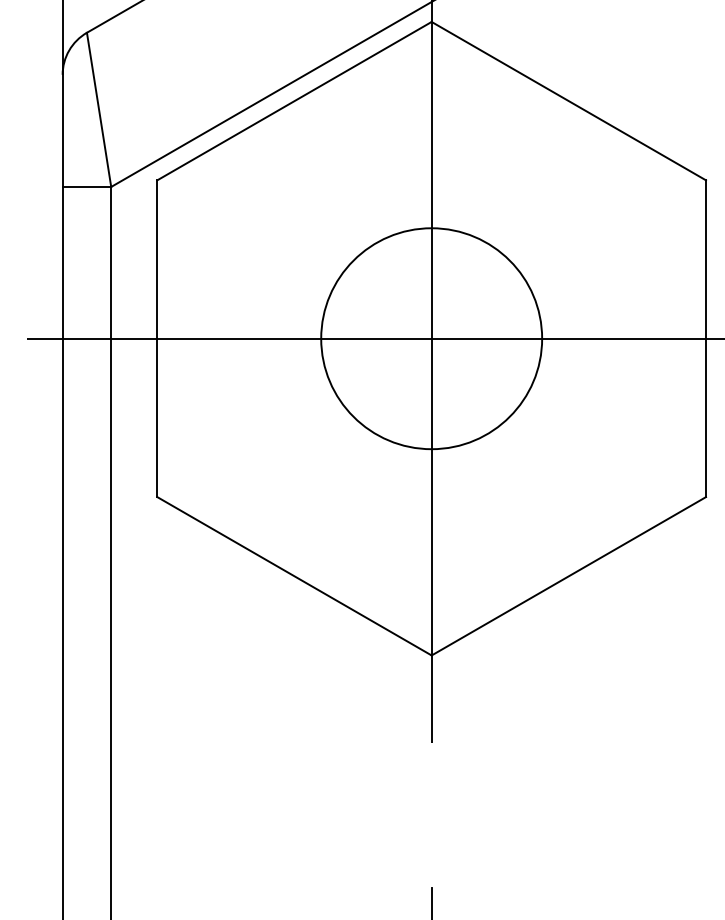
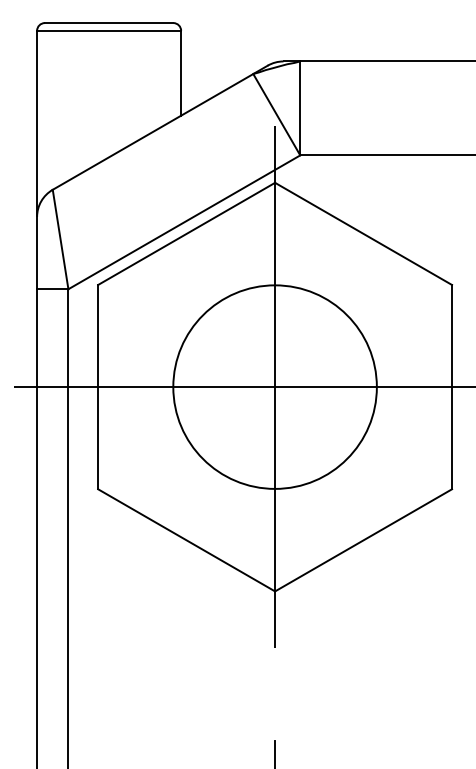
circle: (430, 337) -> (274, 386), size x1.43

